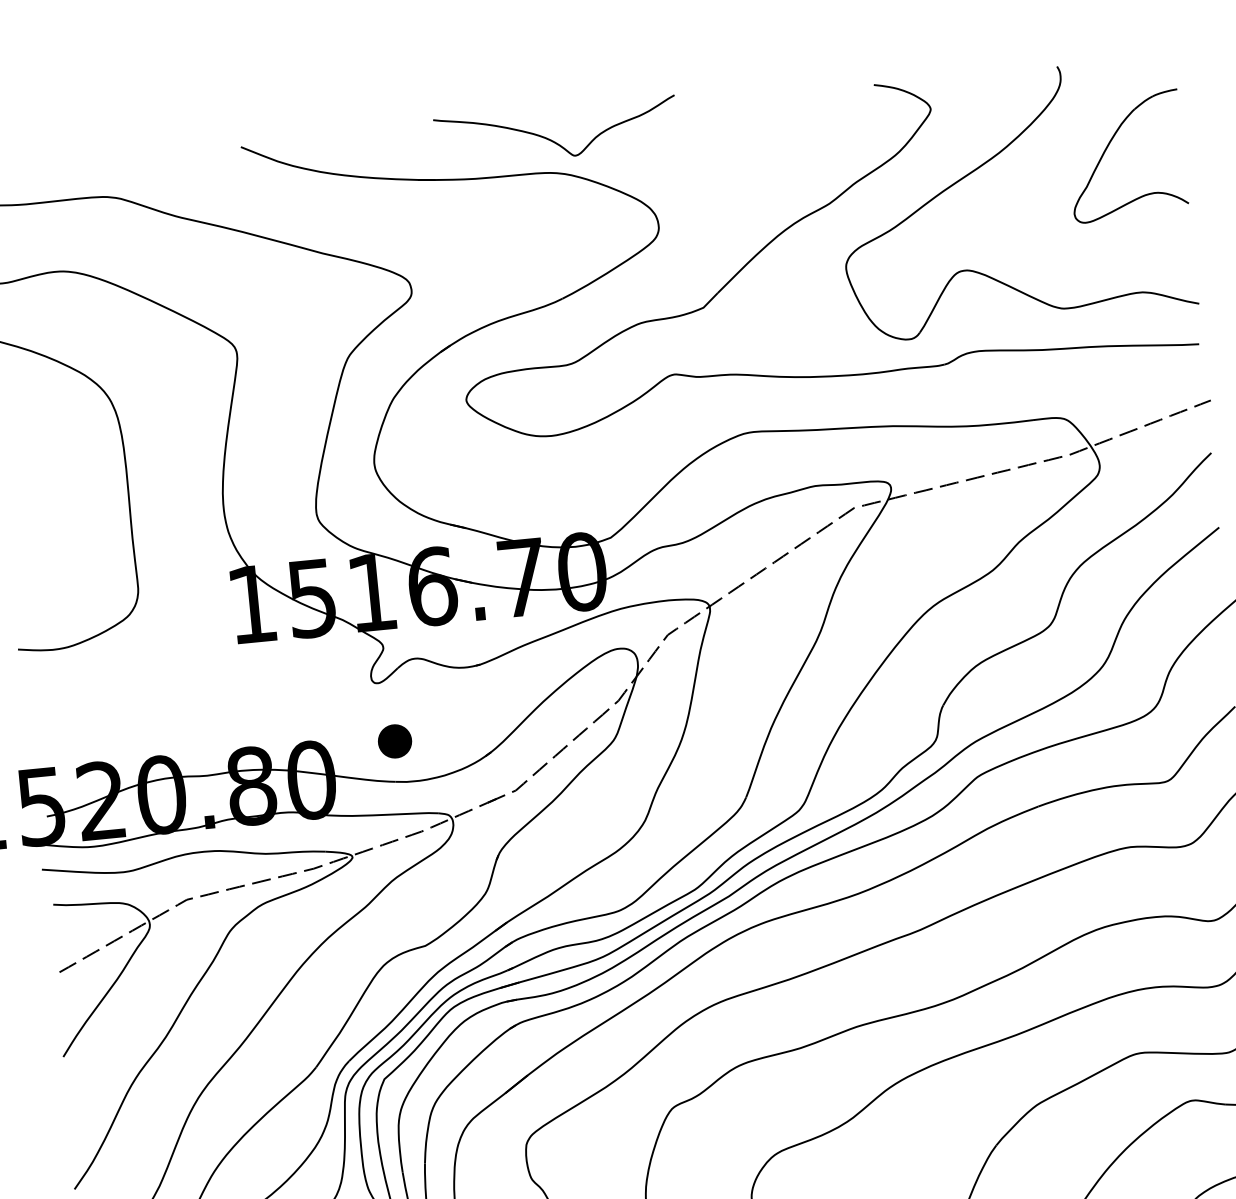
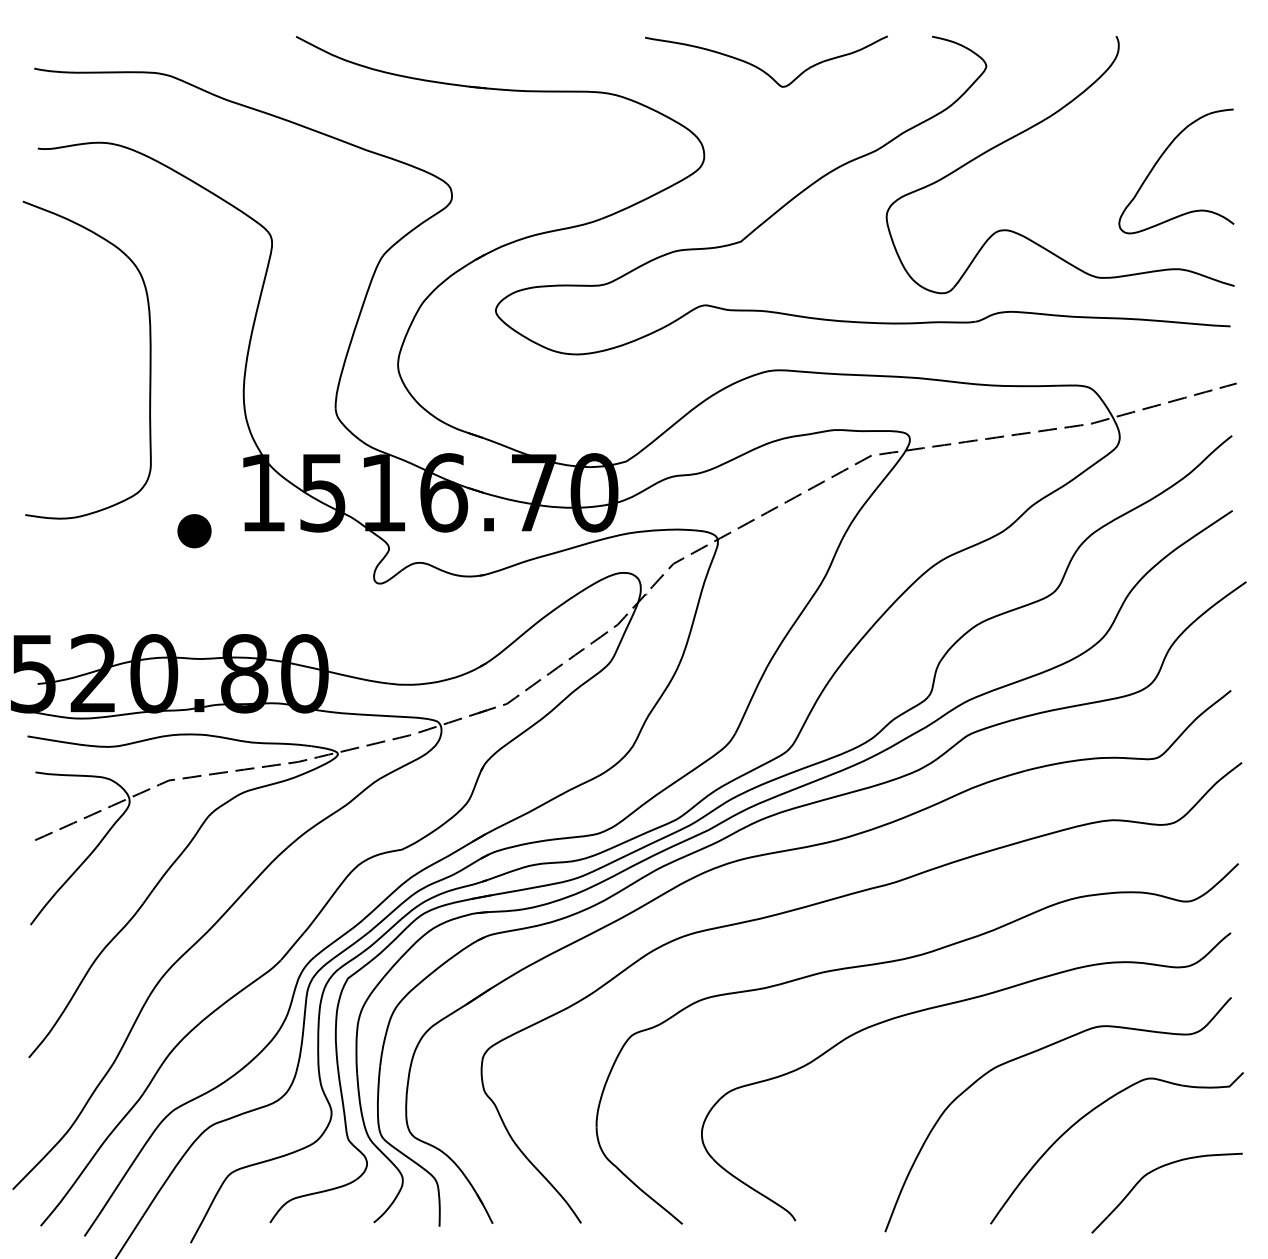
curve: (553, 140) -> (762, 69), moved
part: (1108, 147) -> (1159, 160), moved
part: (395, 741) -> (194, 531), moved

